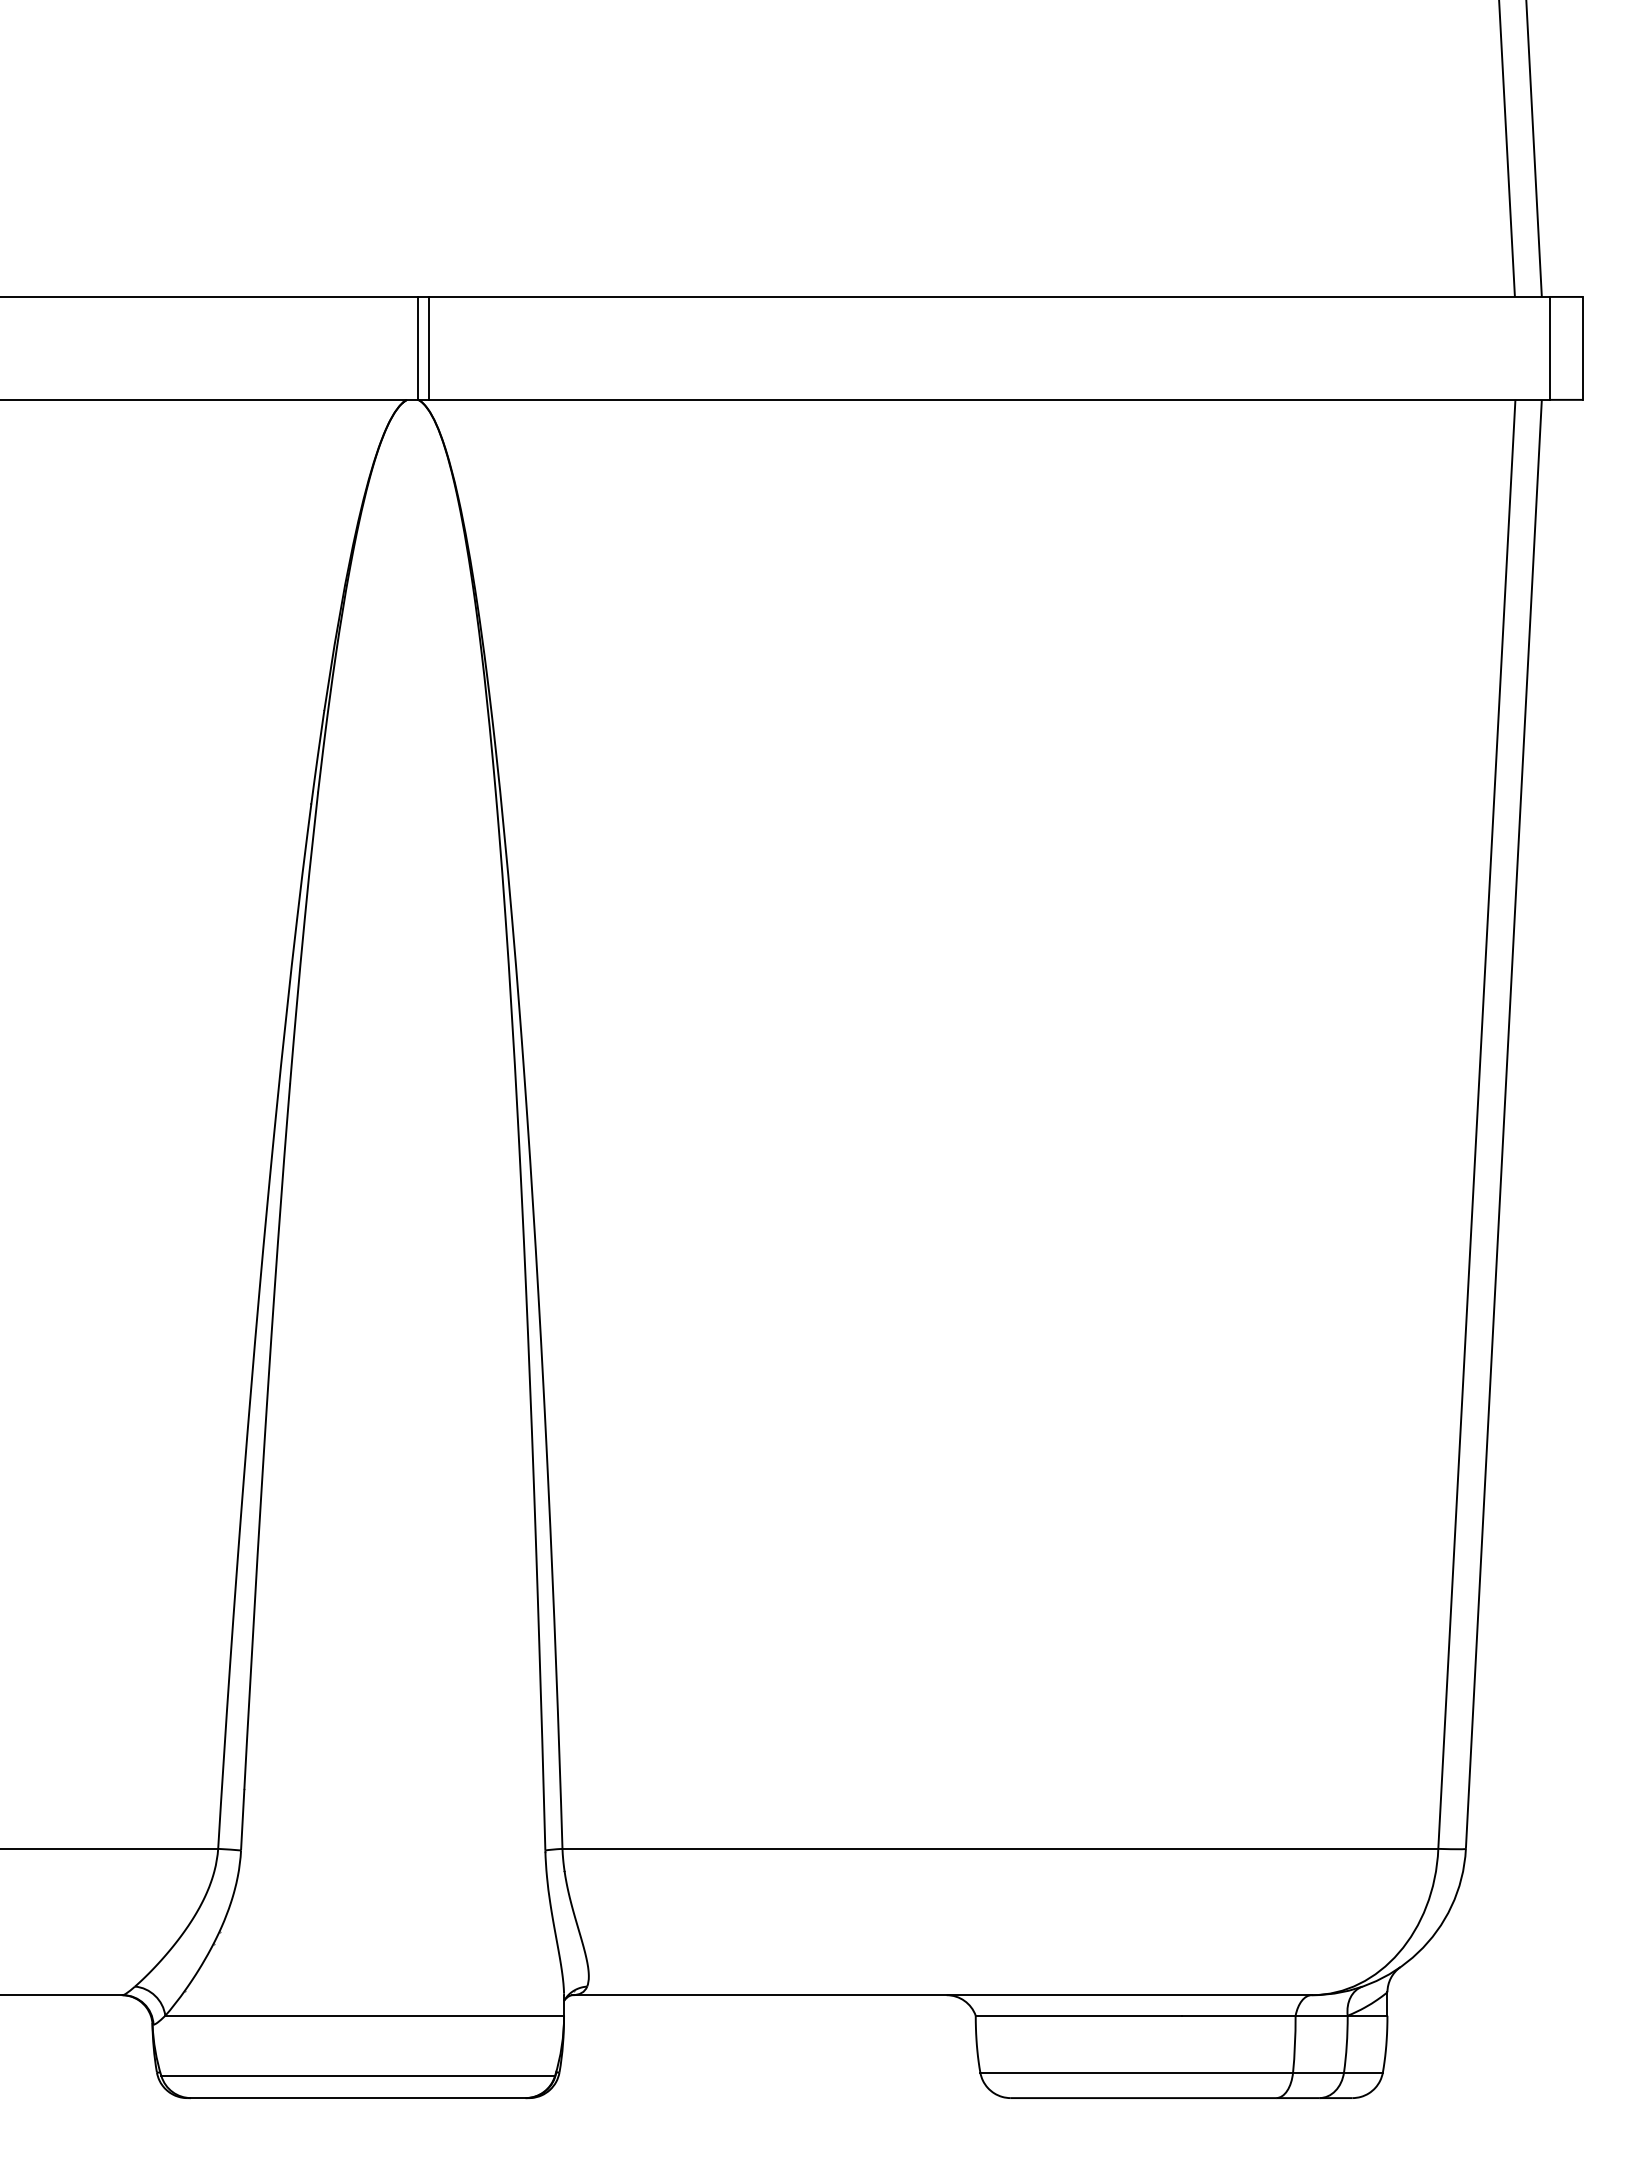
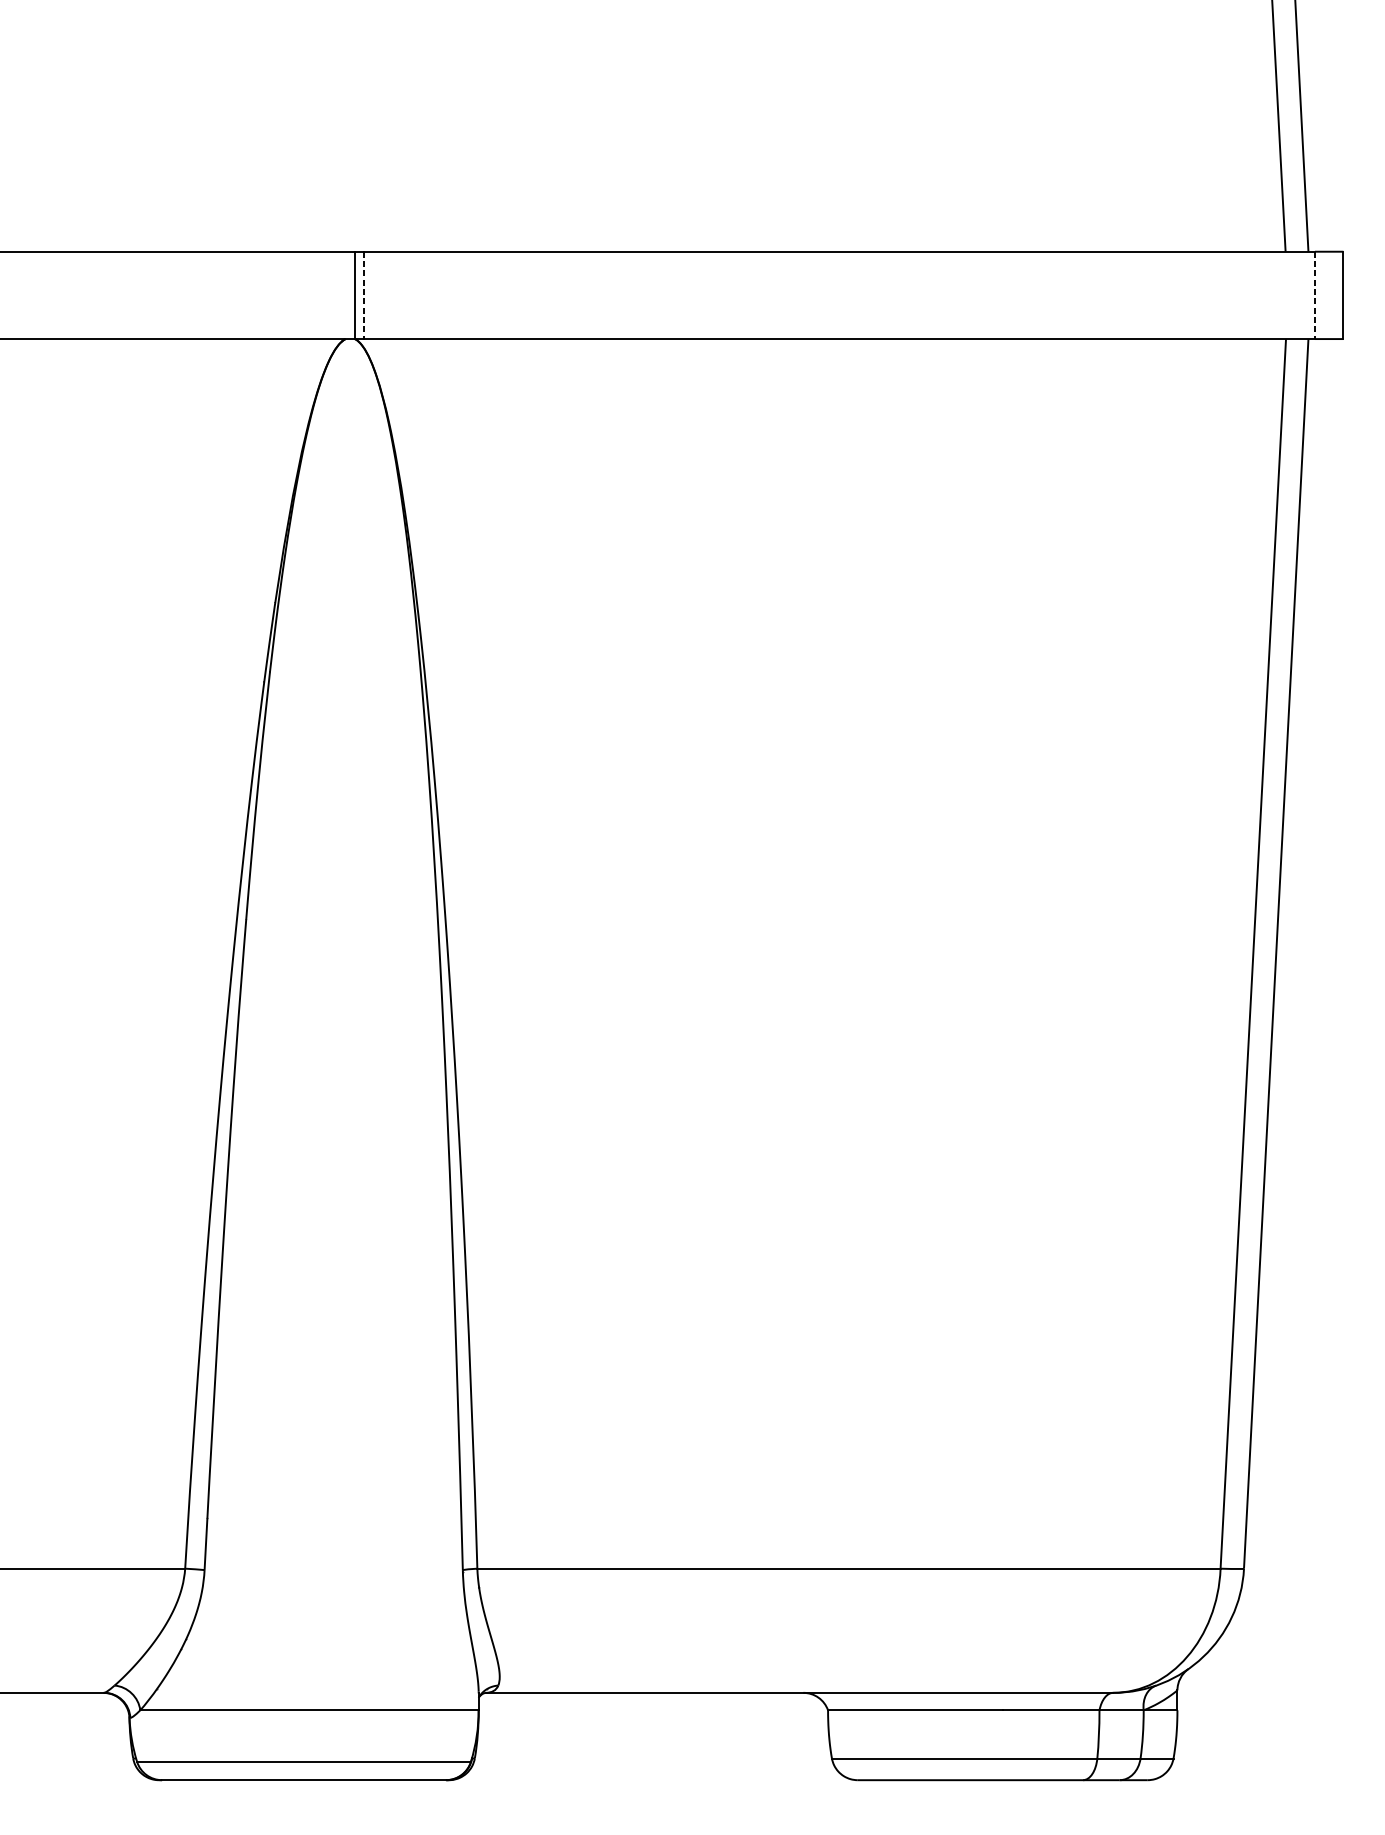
line: (429, 348) -> (364, 295), solid -> dashed
line: (1549, 348) -> (1314, 295), solid -> dashed

